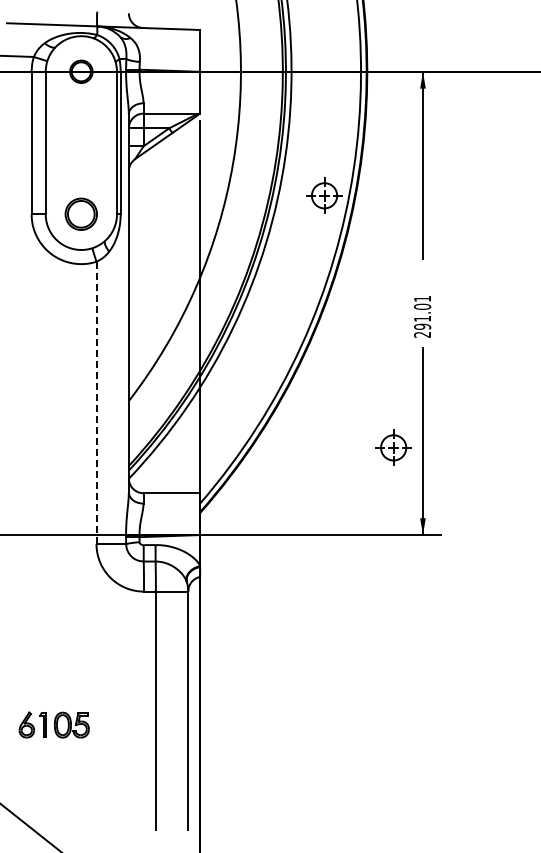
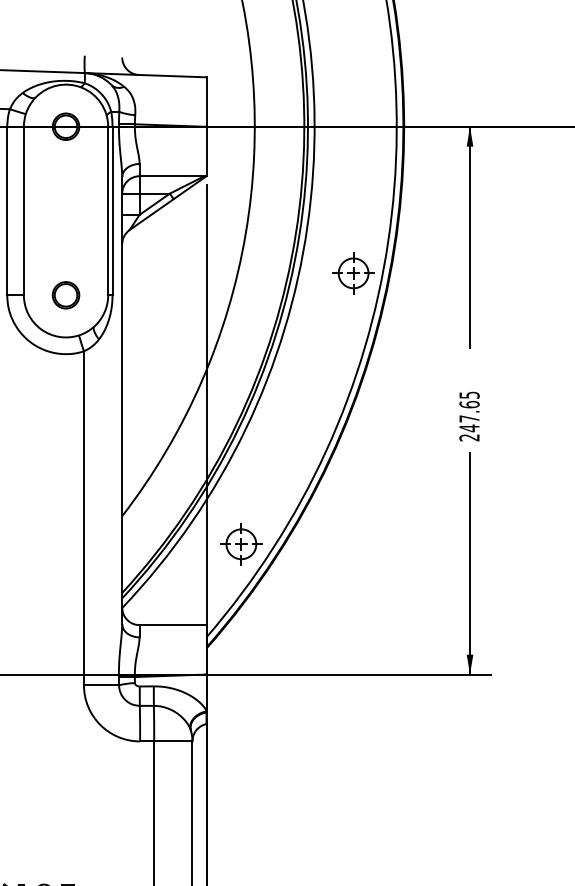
part: (81, 214) -> (66, 295), size x0.71
text: (422, 313) -> (469, 412), 291.01 -> 247.65
line: (96, 402) -> (83, 517), dashed -> solid
part: (393, 447) -> (241, 543), moved

